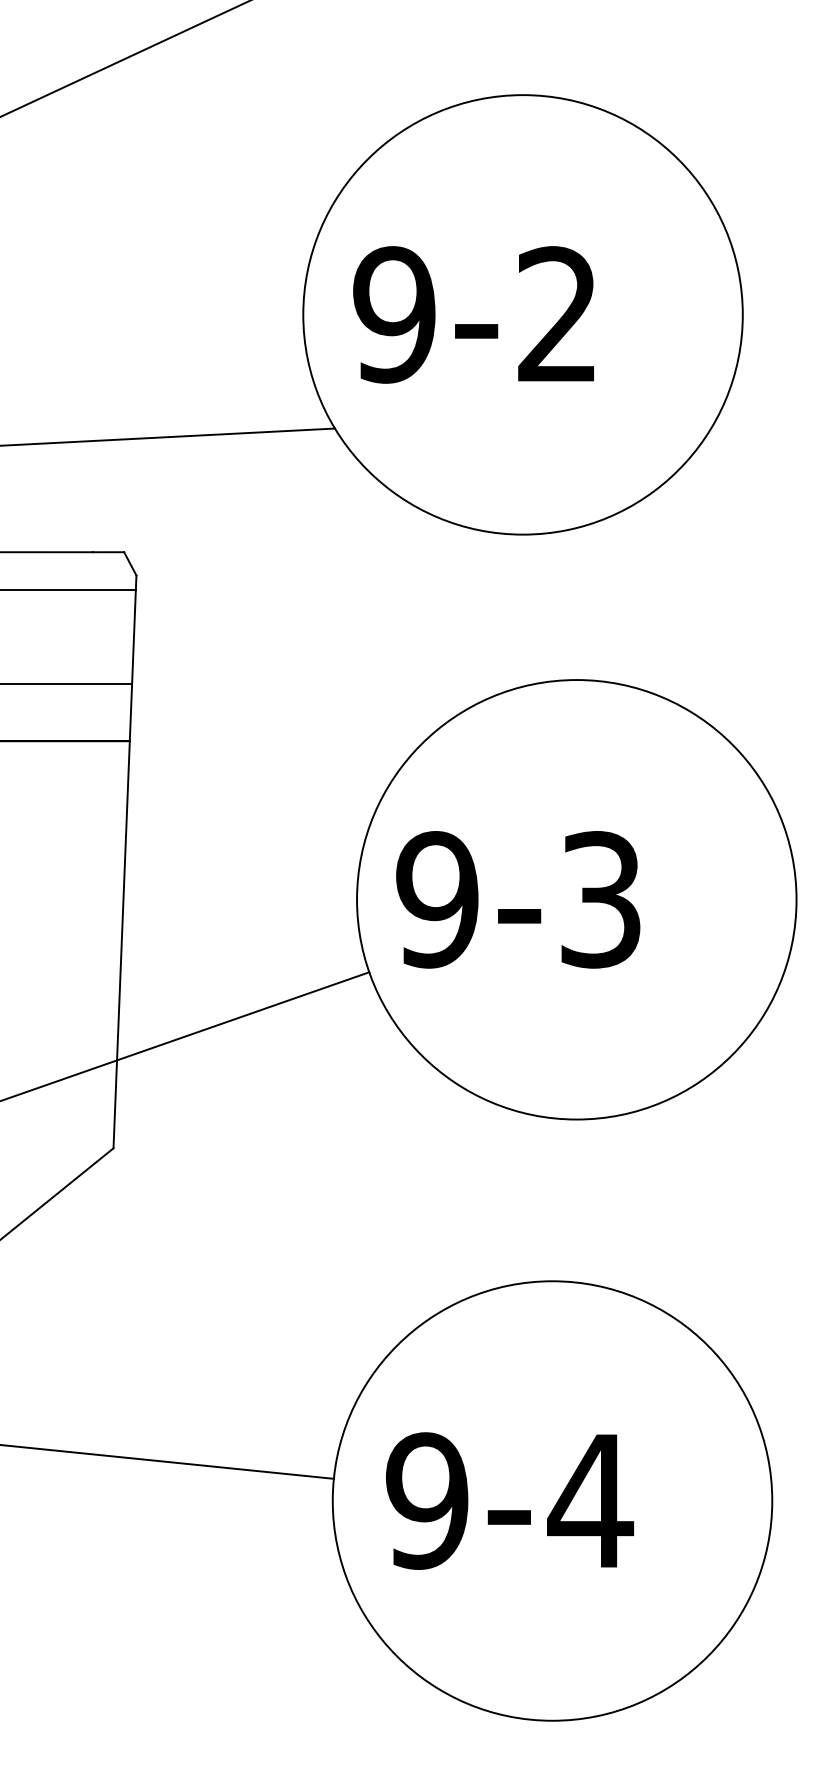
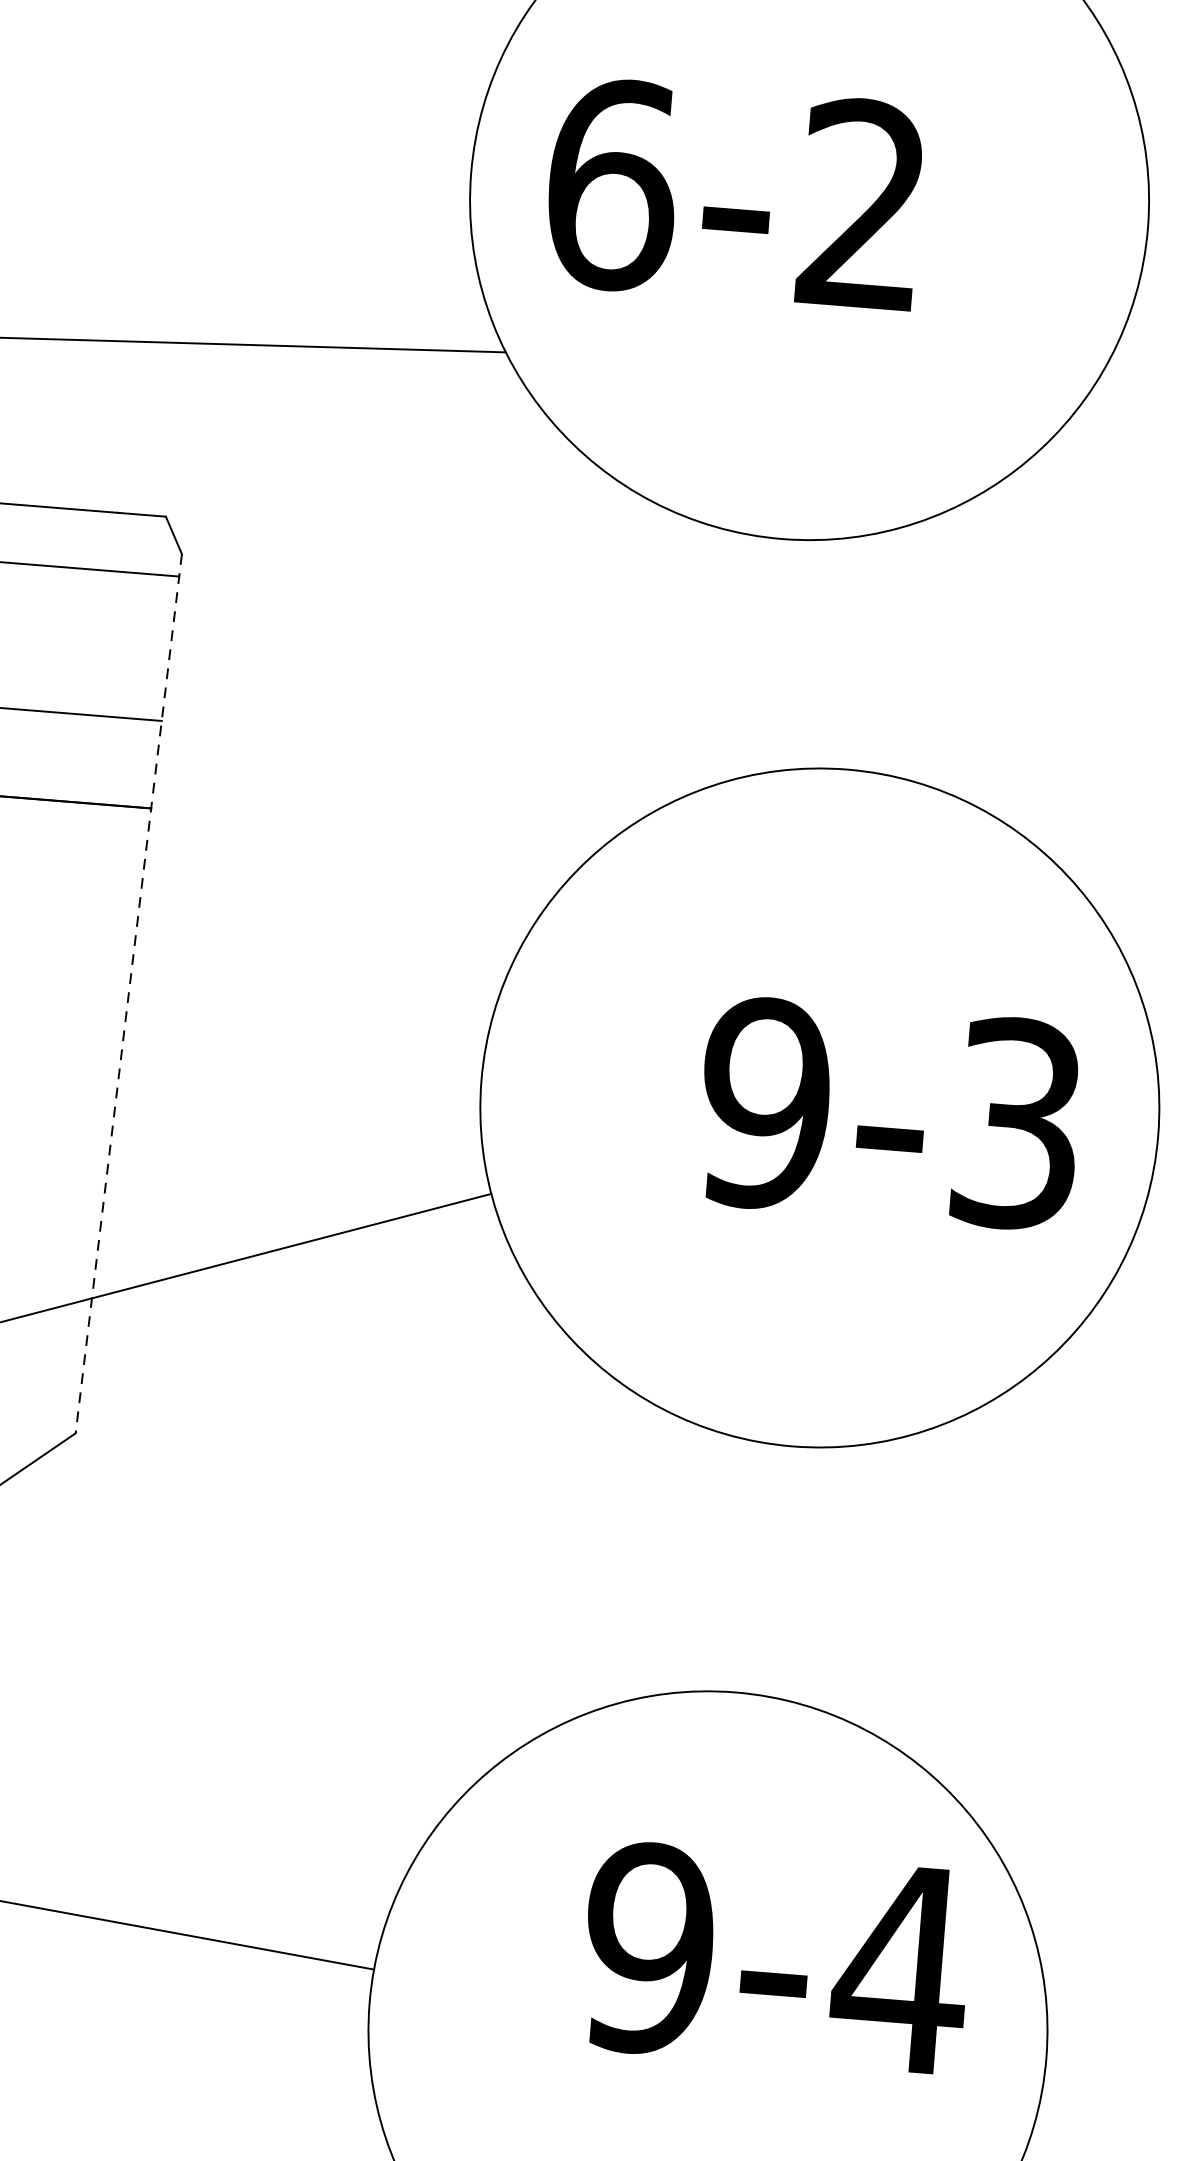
text: (394, 314) -> (611, 184), 9-2 -> 6-2
line: (124, 861) -> (128, 992), solid -> dashed
text: (518, 899) -> (890, 1113), moved
text: (509, 1500) -> (775, 1957), moved

